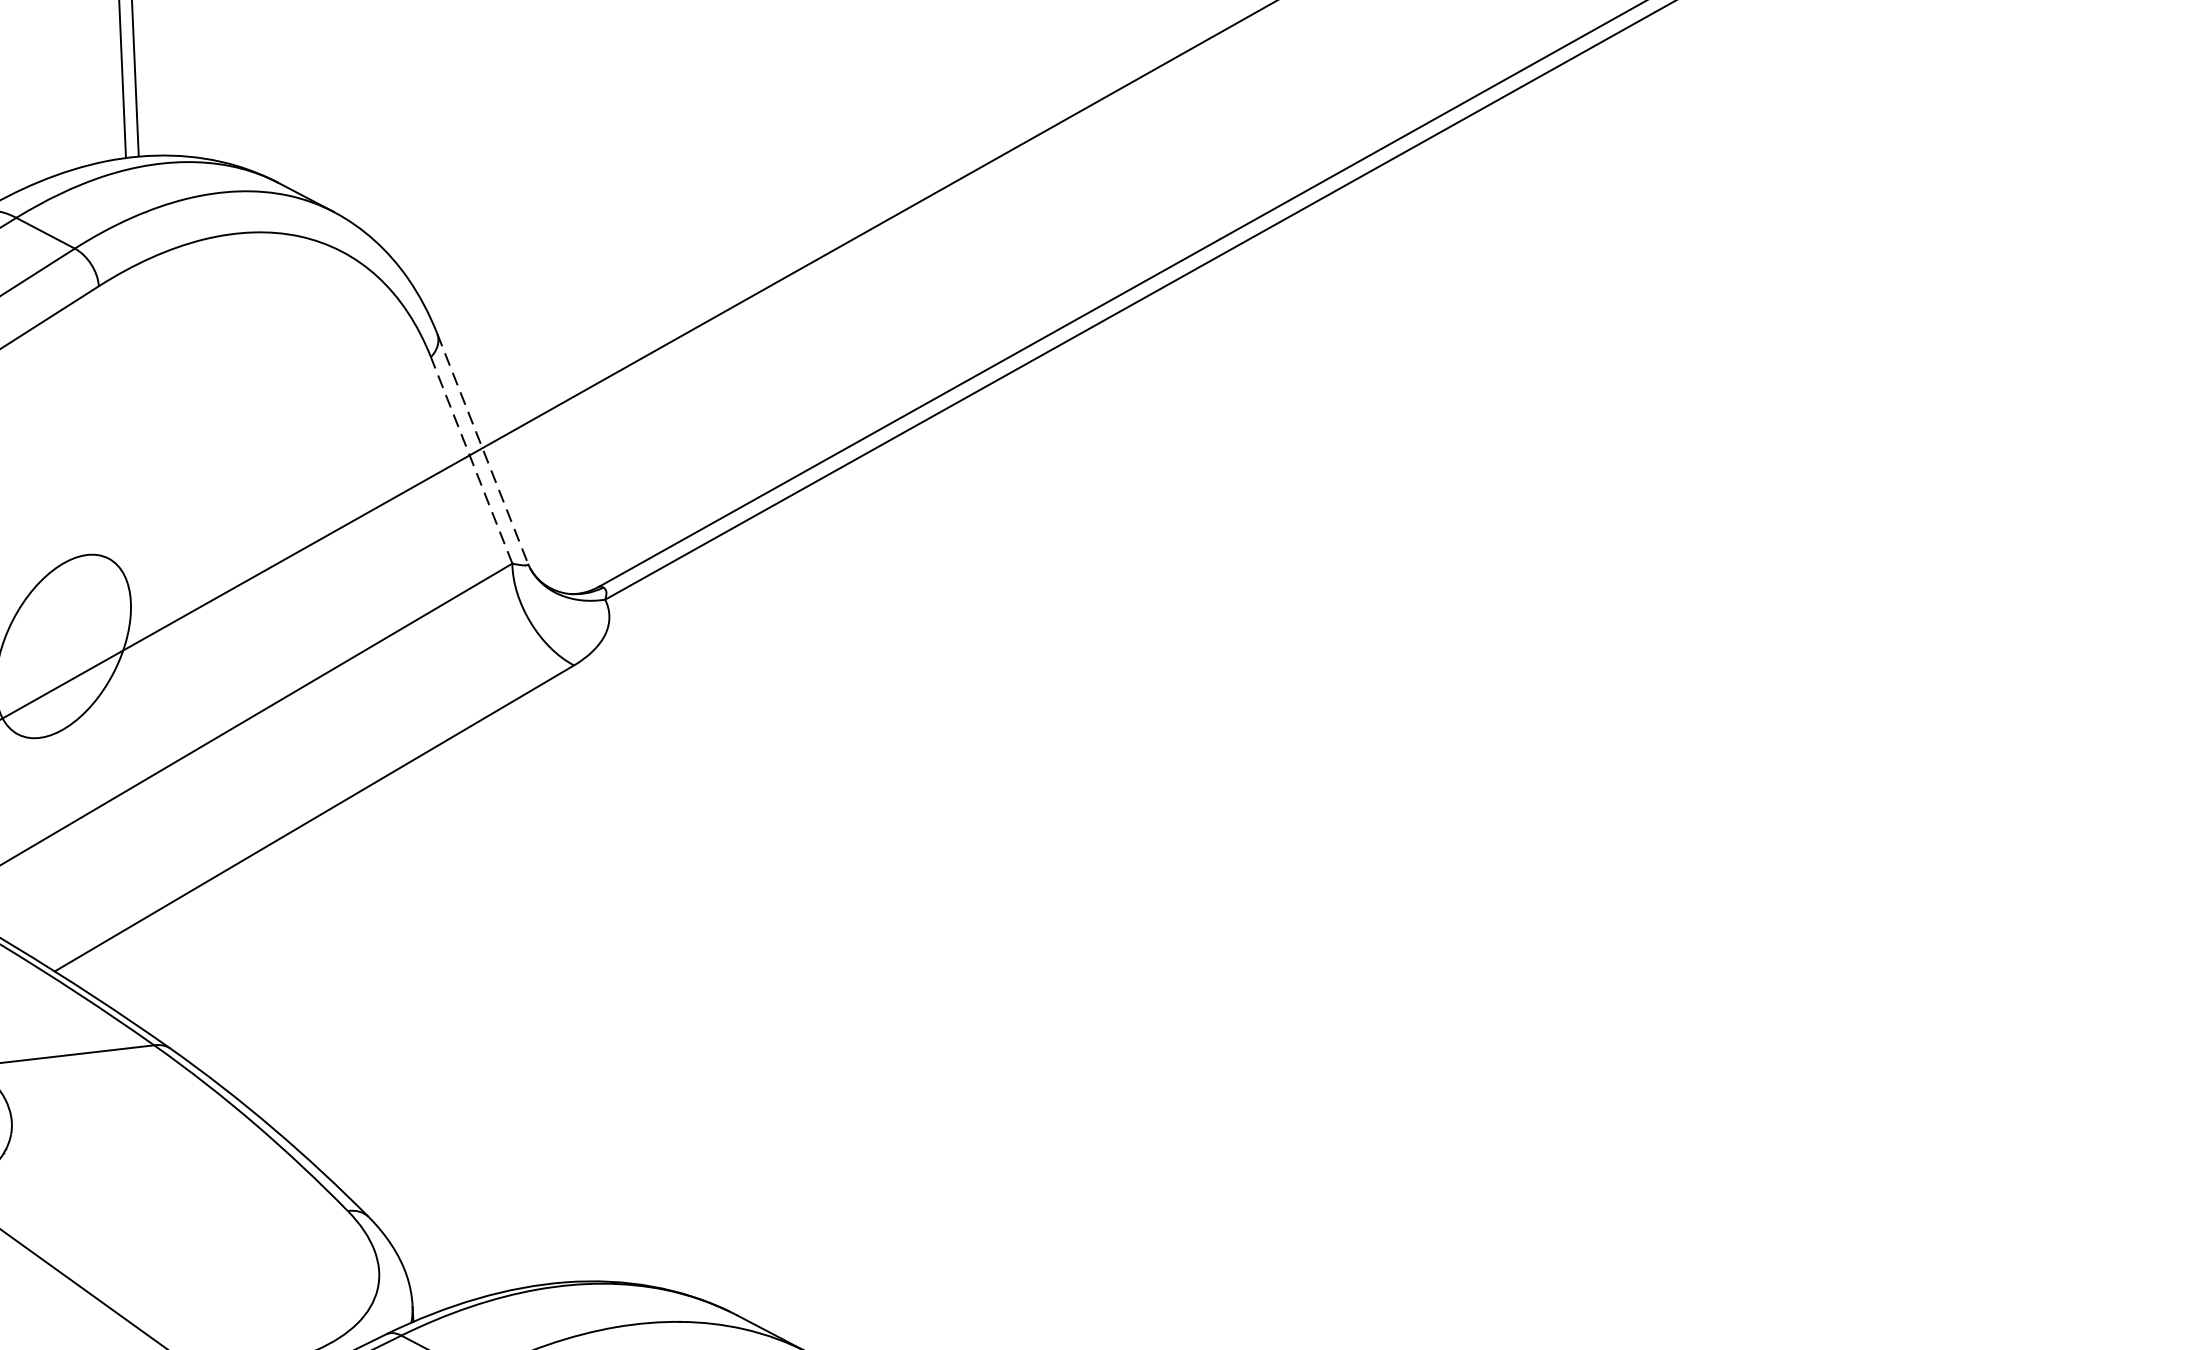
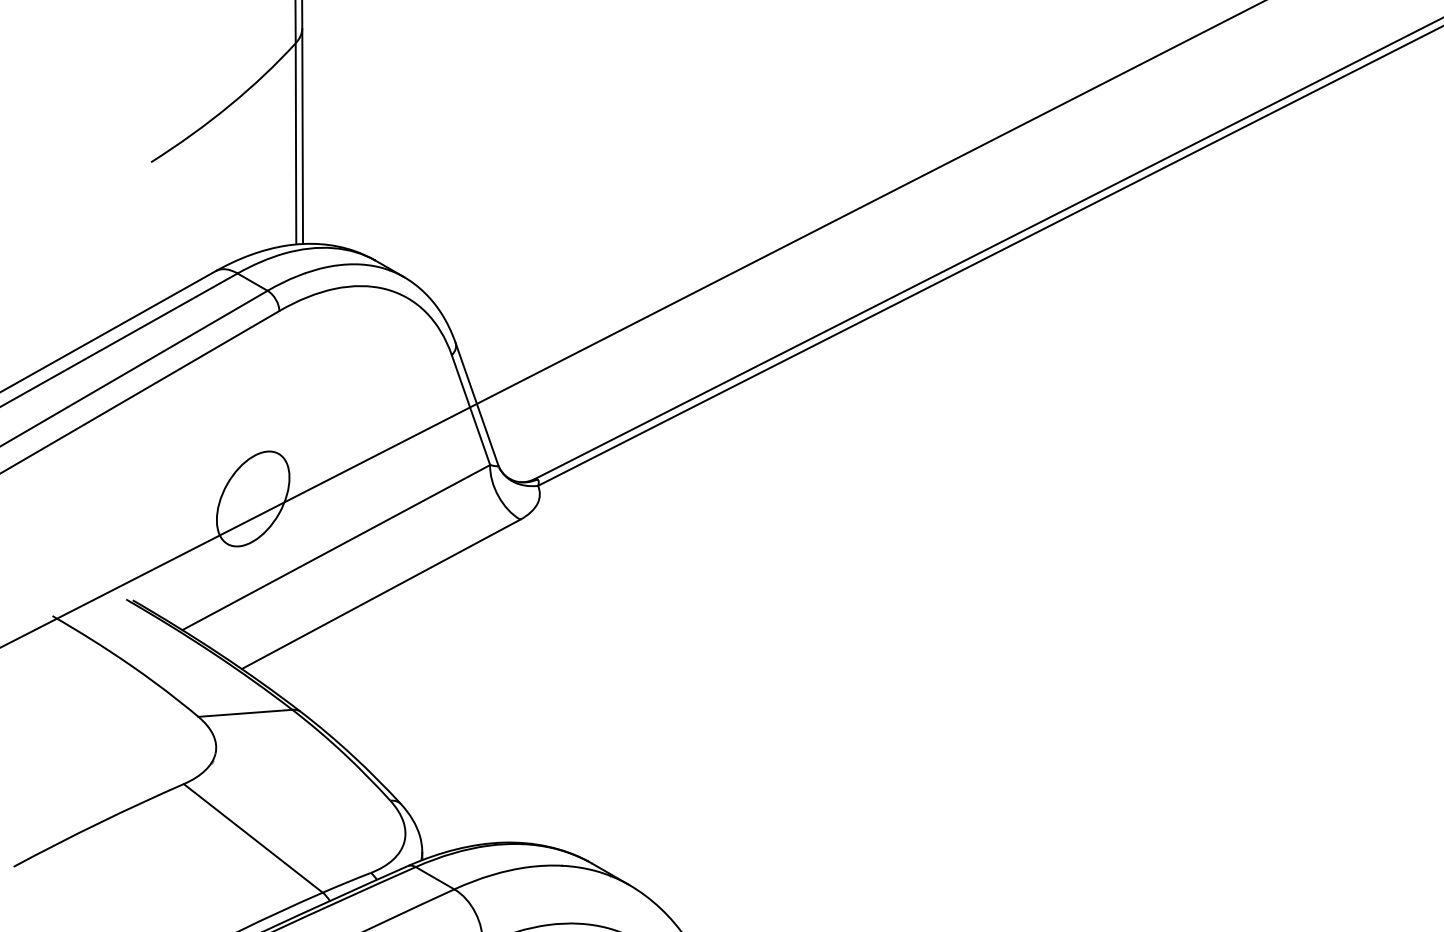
line: (483, 449) -> (477, 404), dashed -> solid
line: (470, 459) -> (470, 409), dashed -> solid

